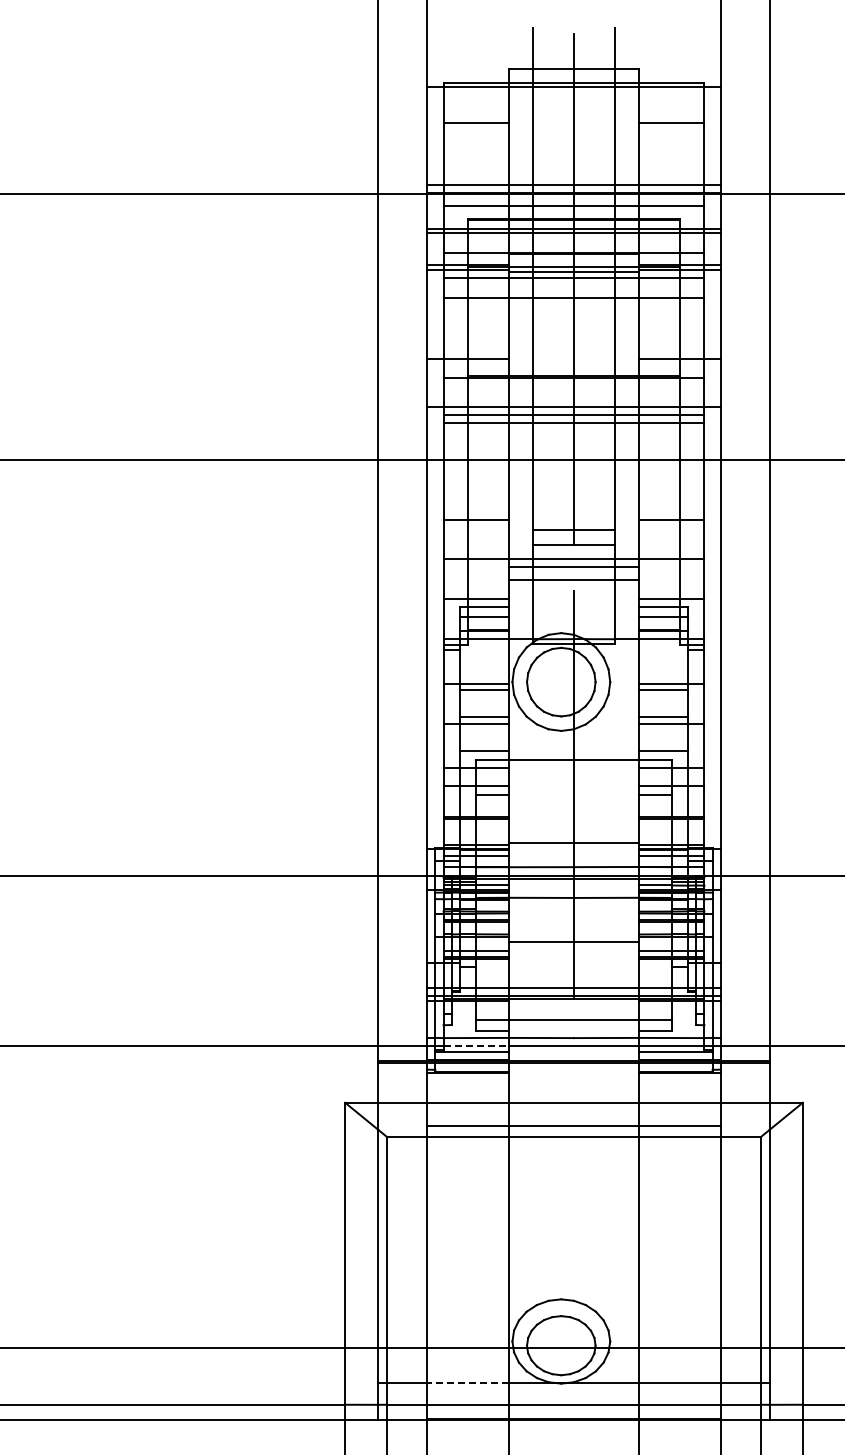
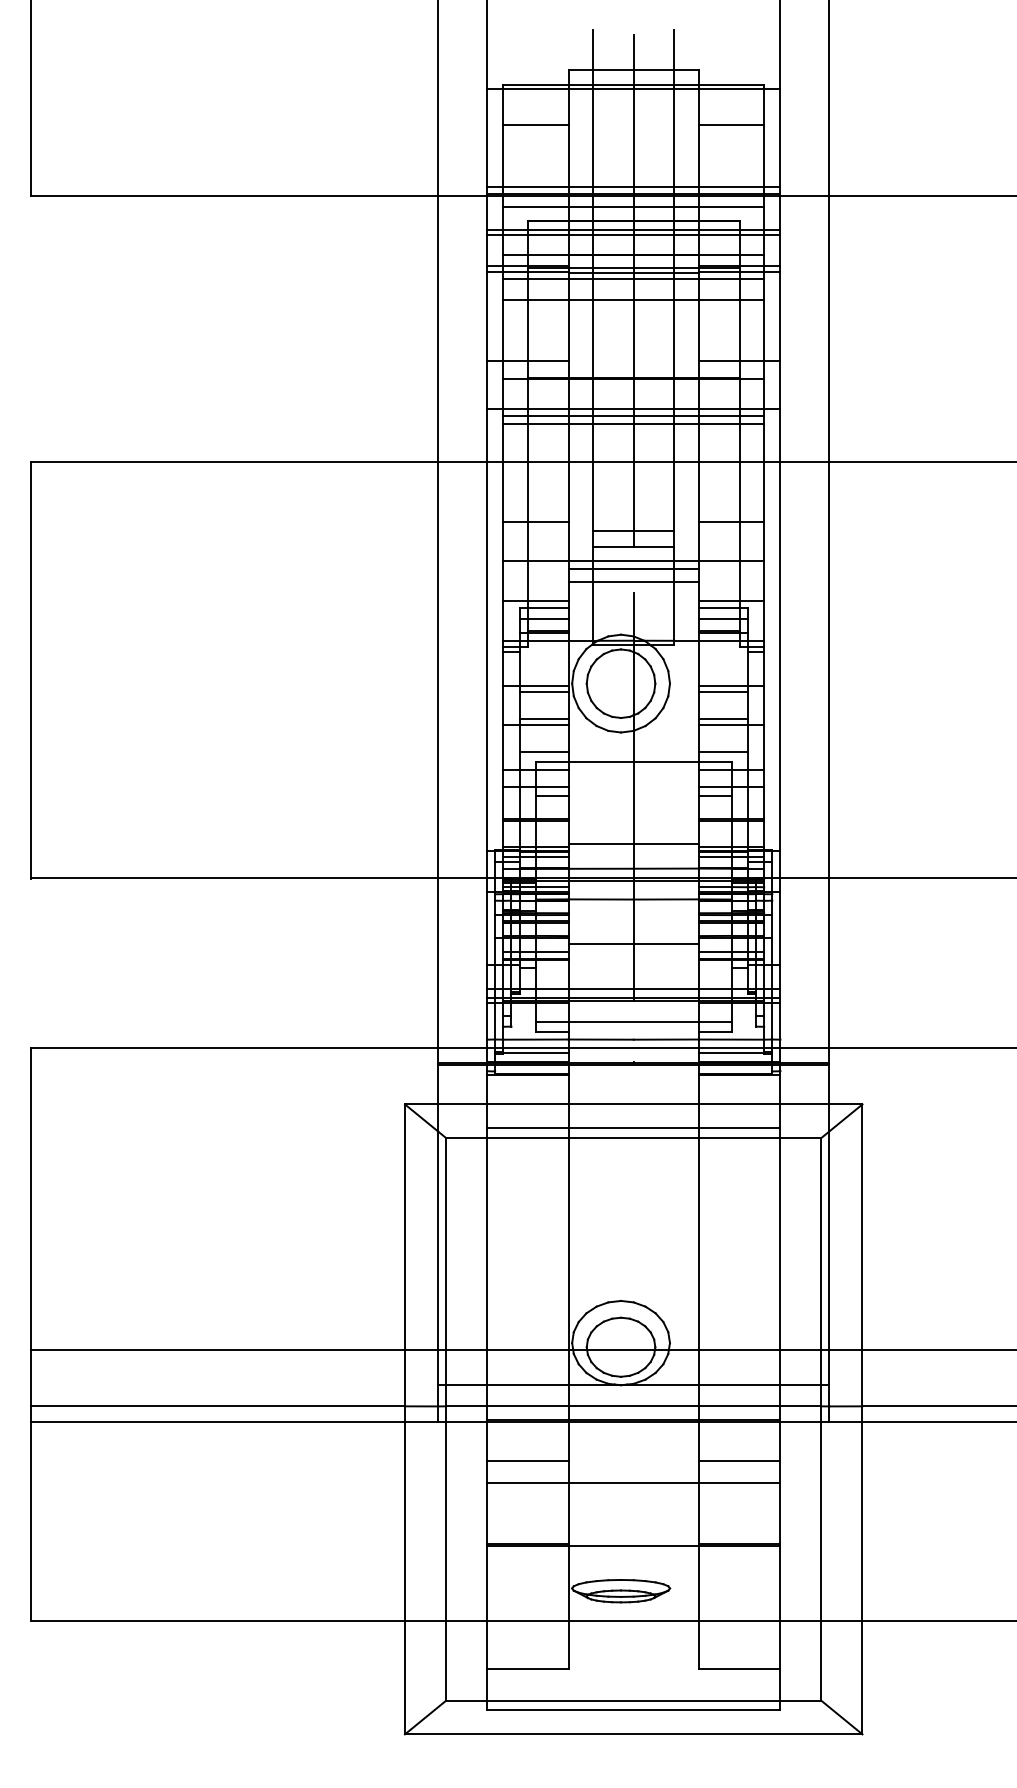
line: (475, 1045) -> (535, 1047), dashed -> solid
line: (467, 1382) -> (527, 1384), dashed -> solid

